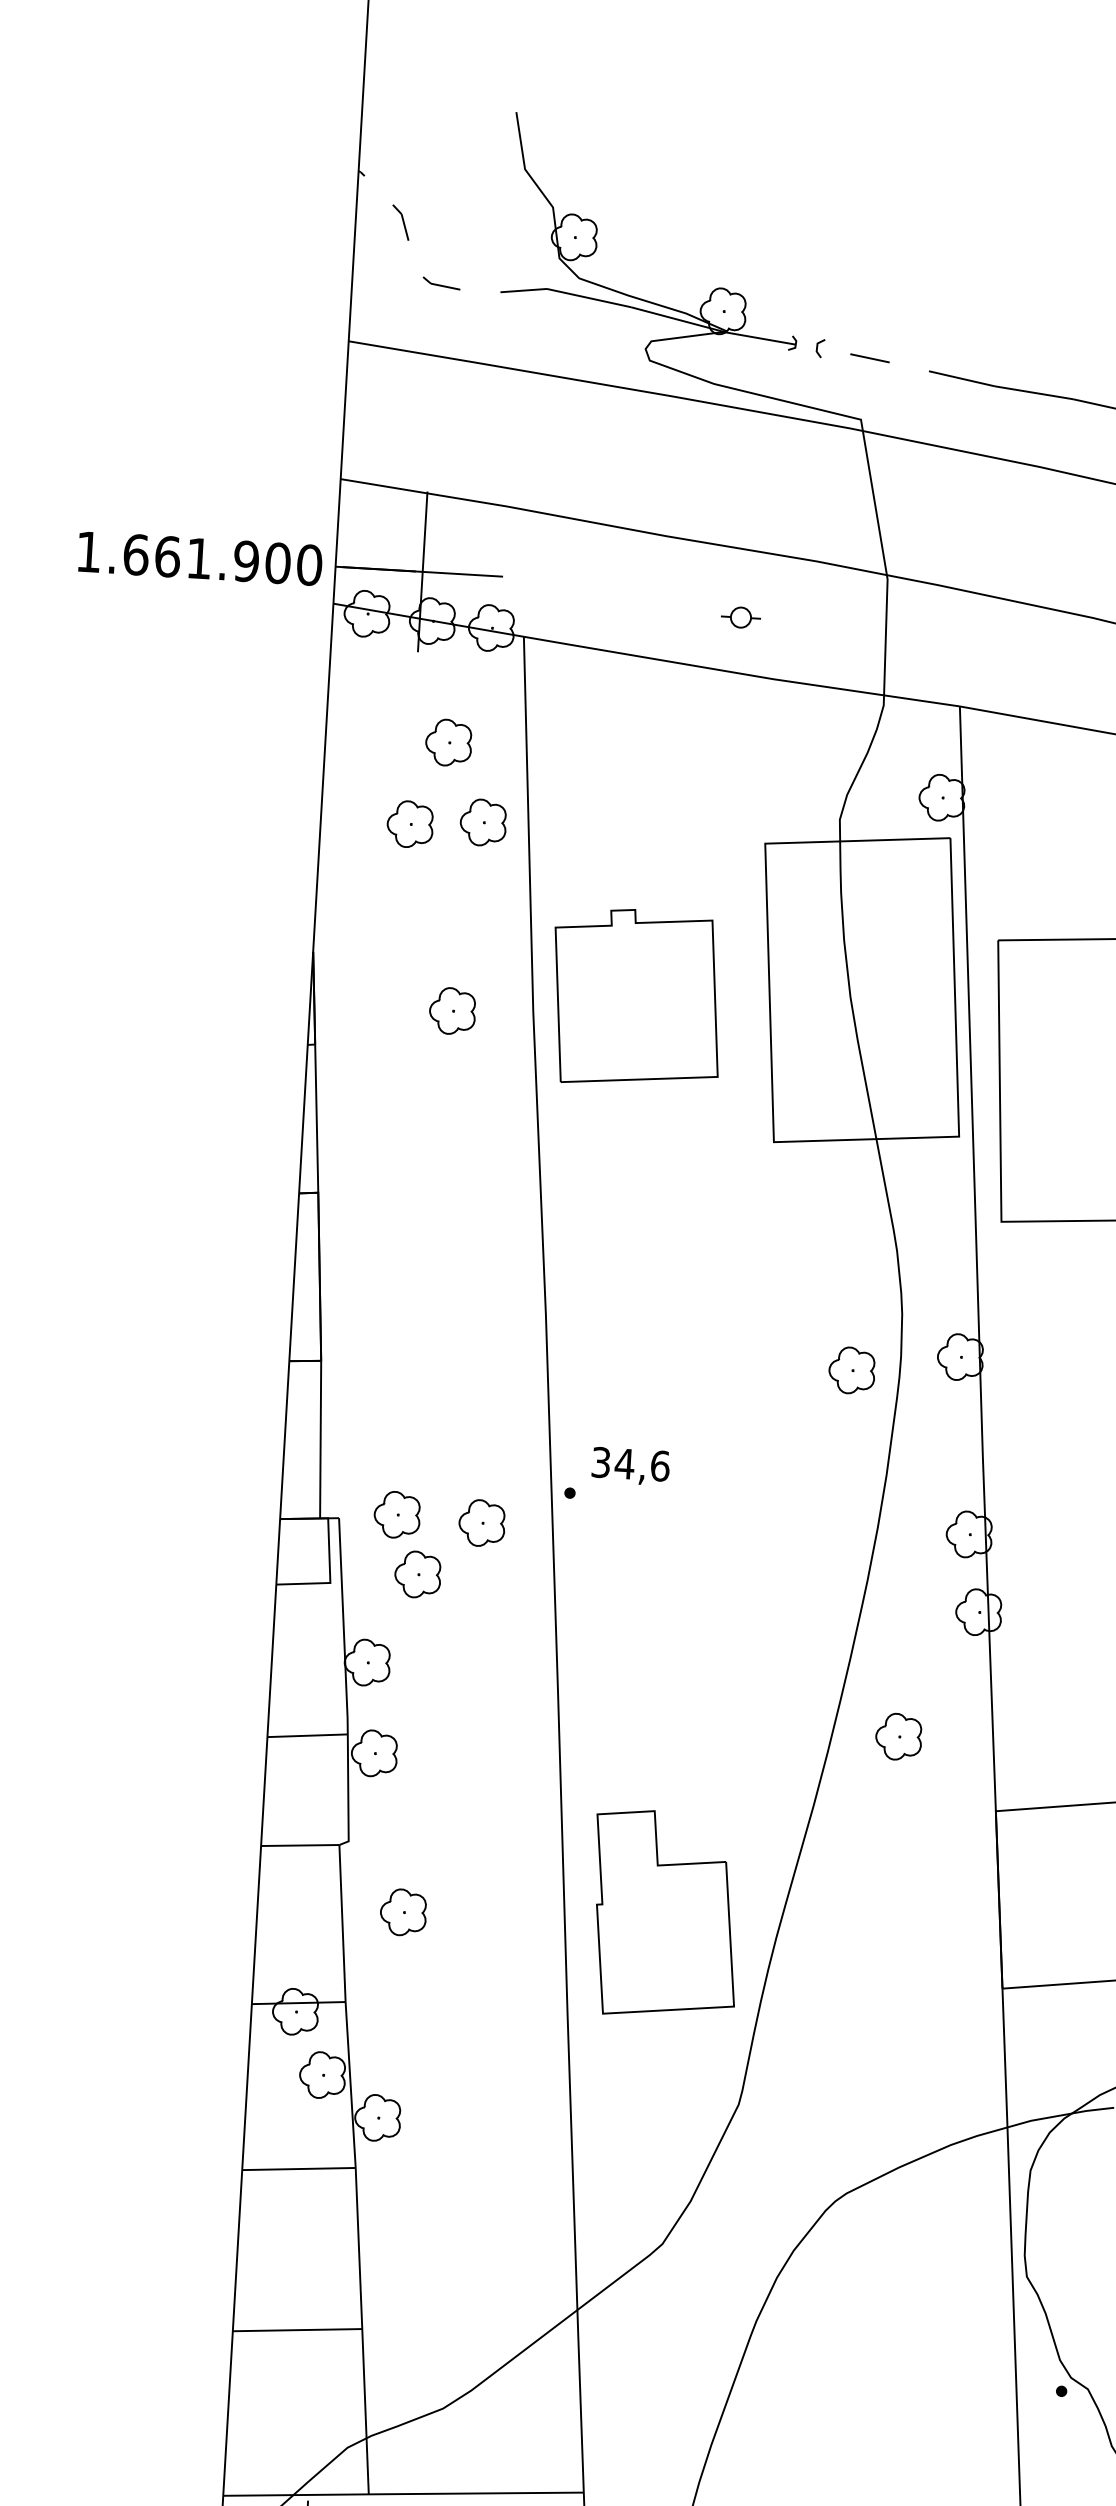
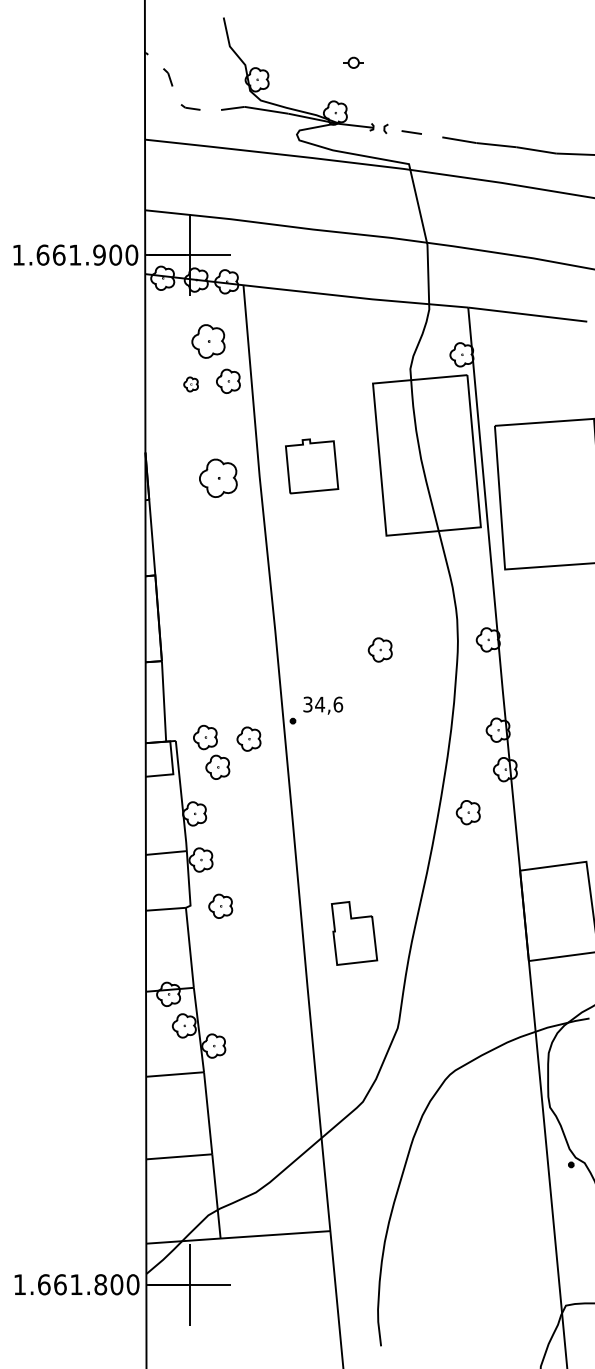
part: (740, 616) -> (353, 62), moved
part: (447, 742) -> (207, 341), size x1.4
part: (409, 824) -> (190, 384), size x0.6
part: (635, 998) -> (311, 466), size x0.6
part: (452, 1011) -> (218, 478), size x1.6
part: (850, 1369) -> (379, 649), moved
part: (897, 1736) -> (467, 812), moved
part: (403, 1910) -> (220, 905), moved
part: (665, 1914) -> (354, 933), size x0.6

